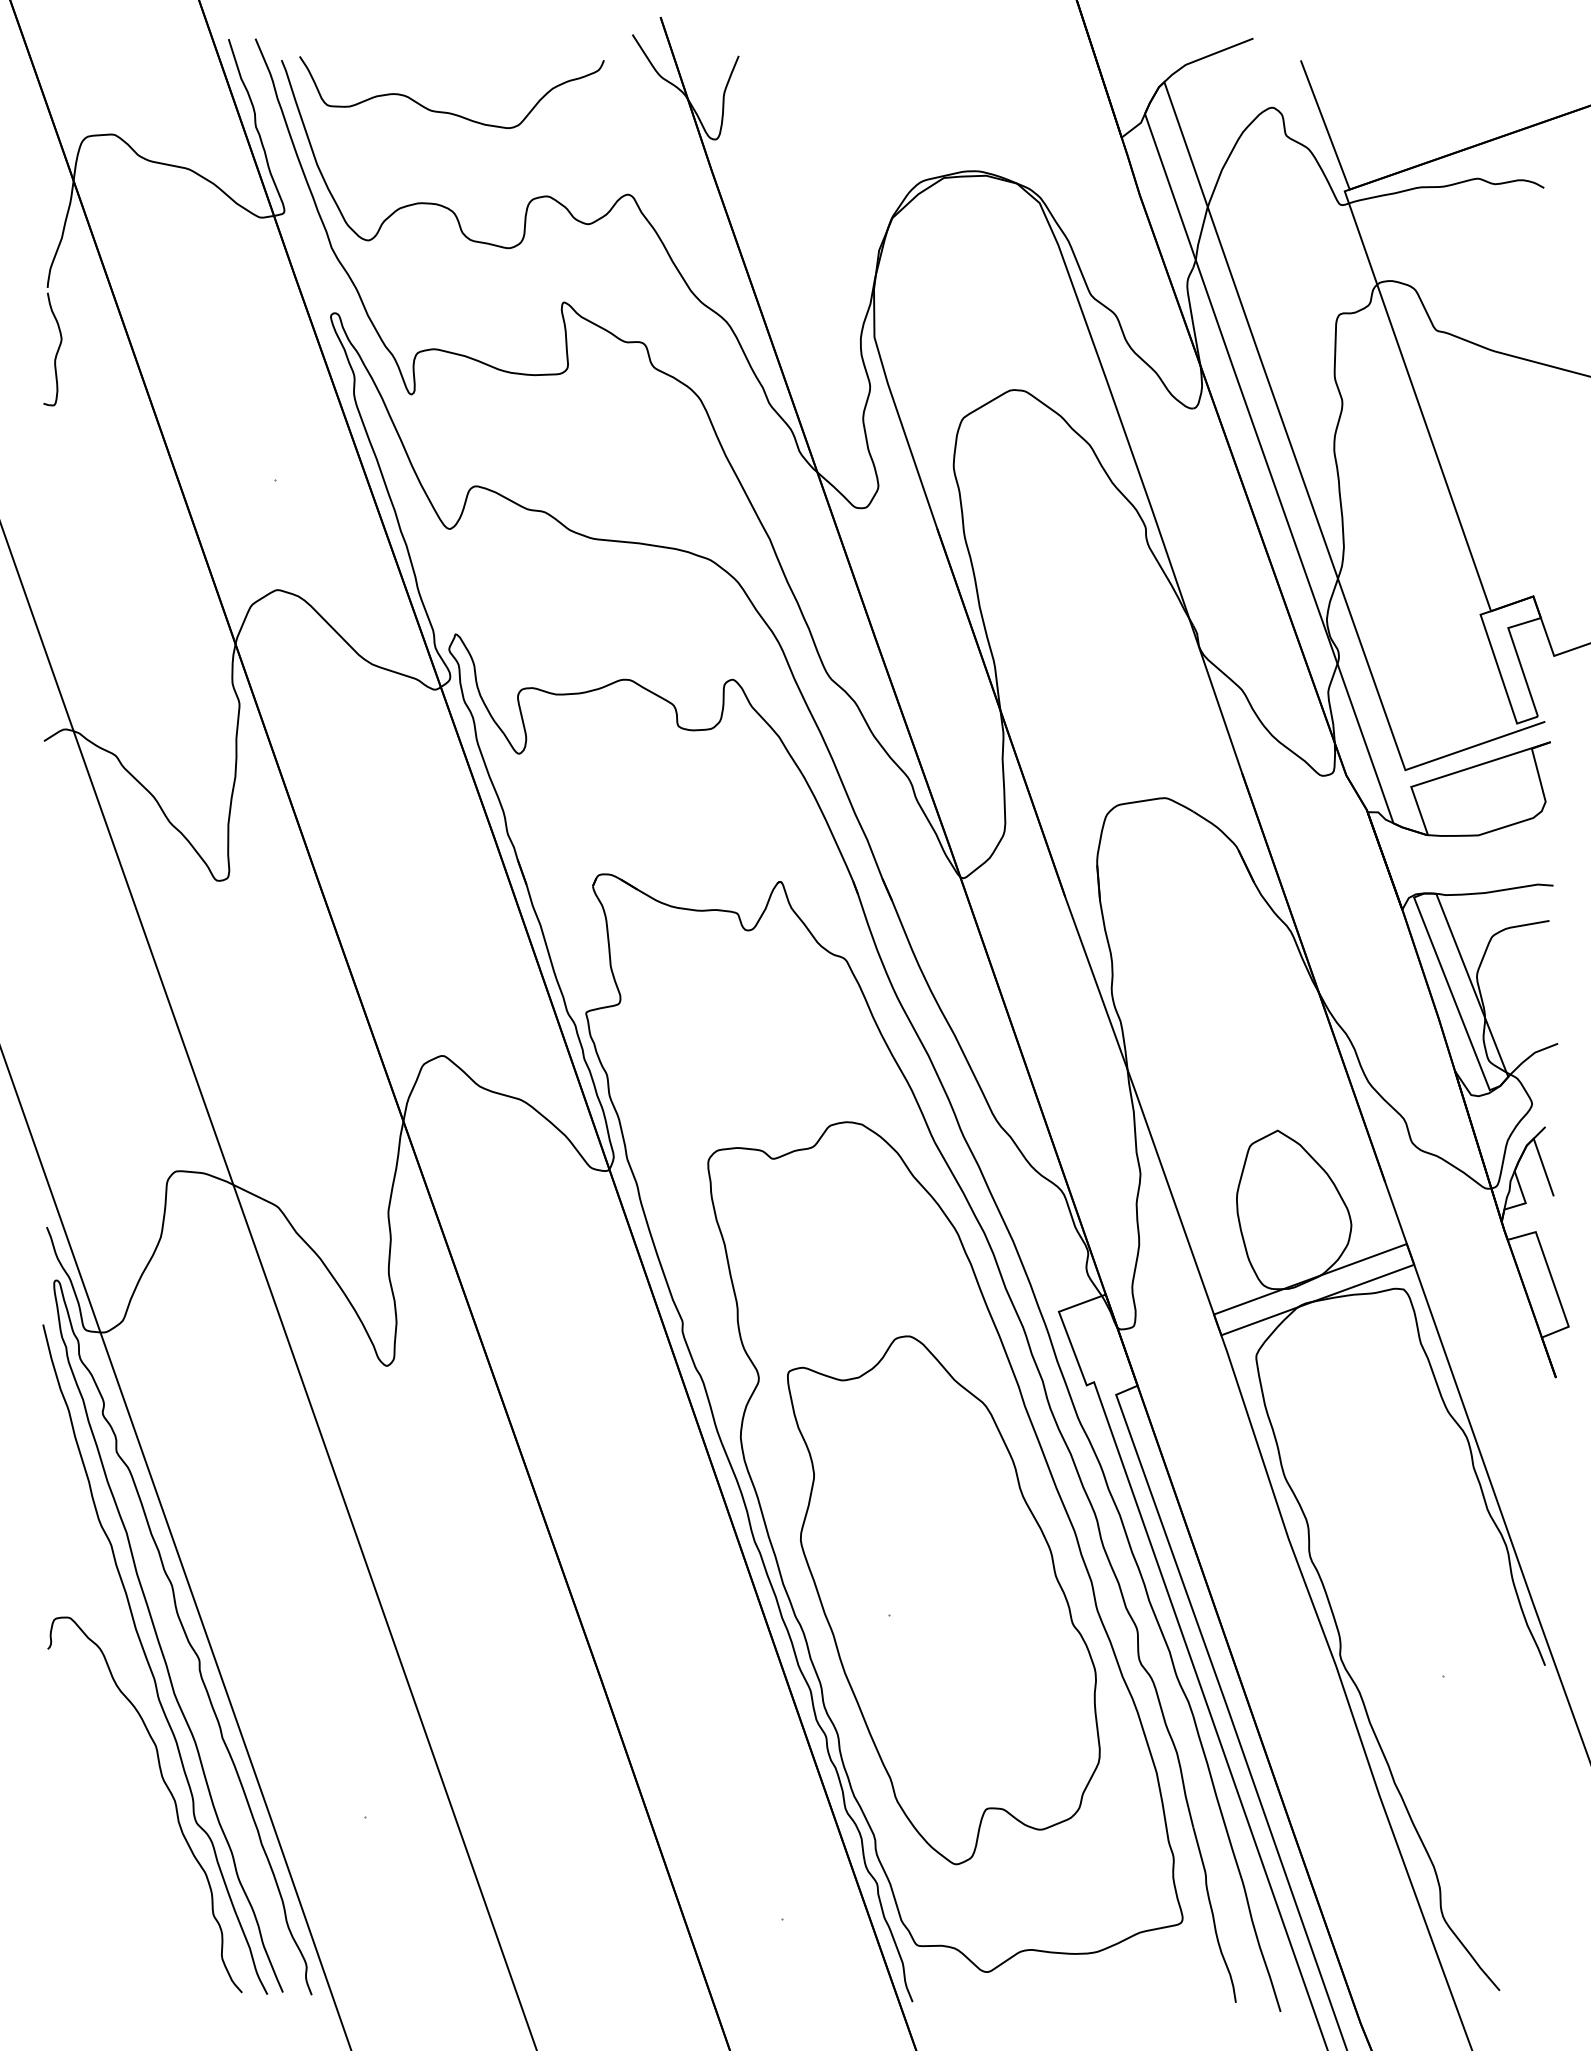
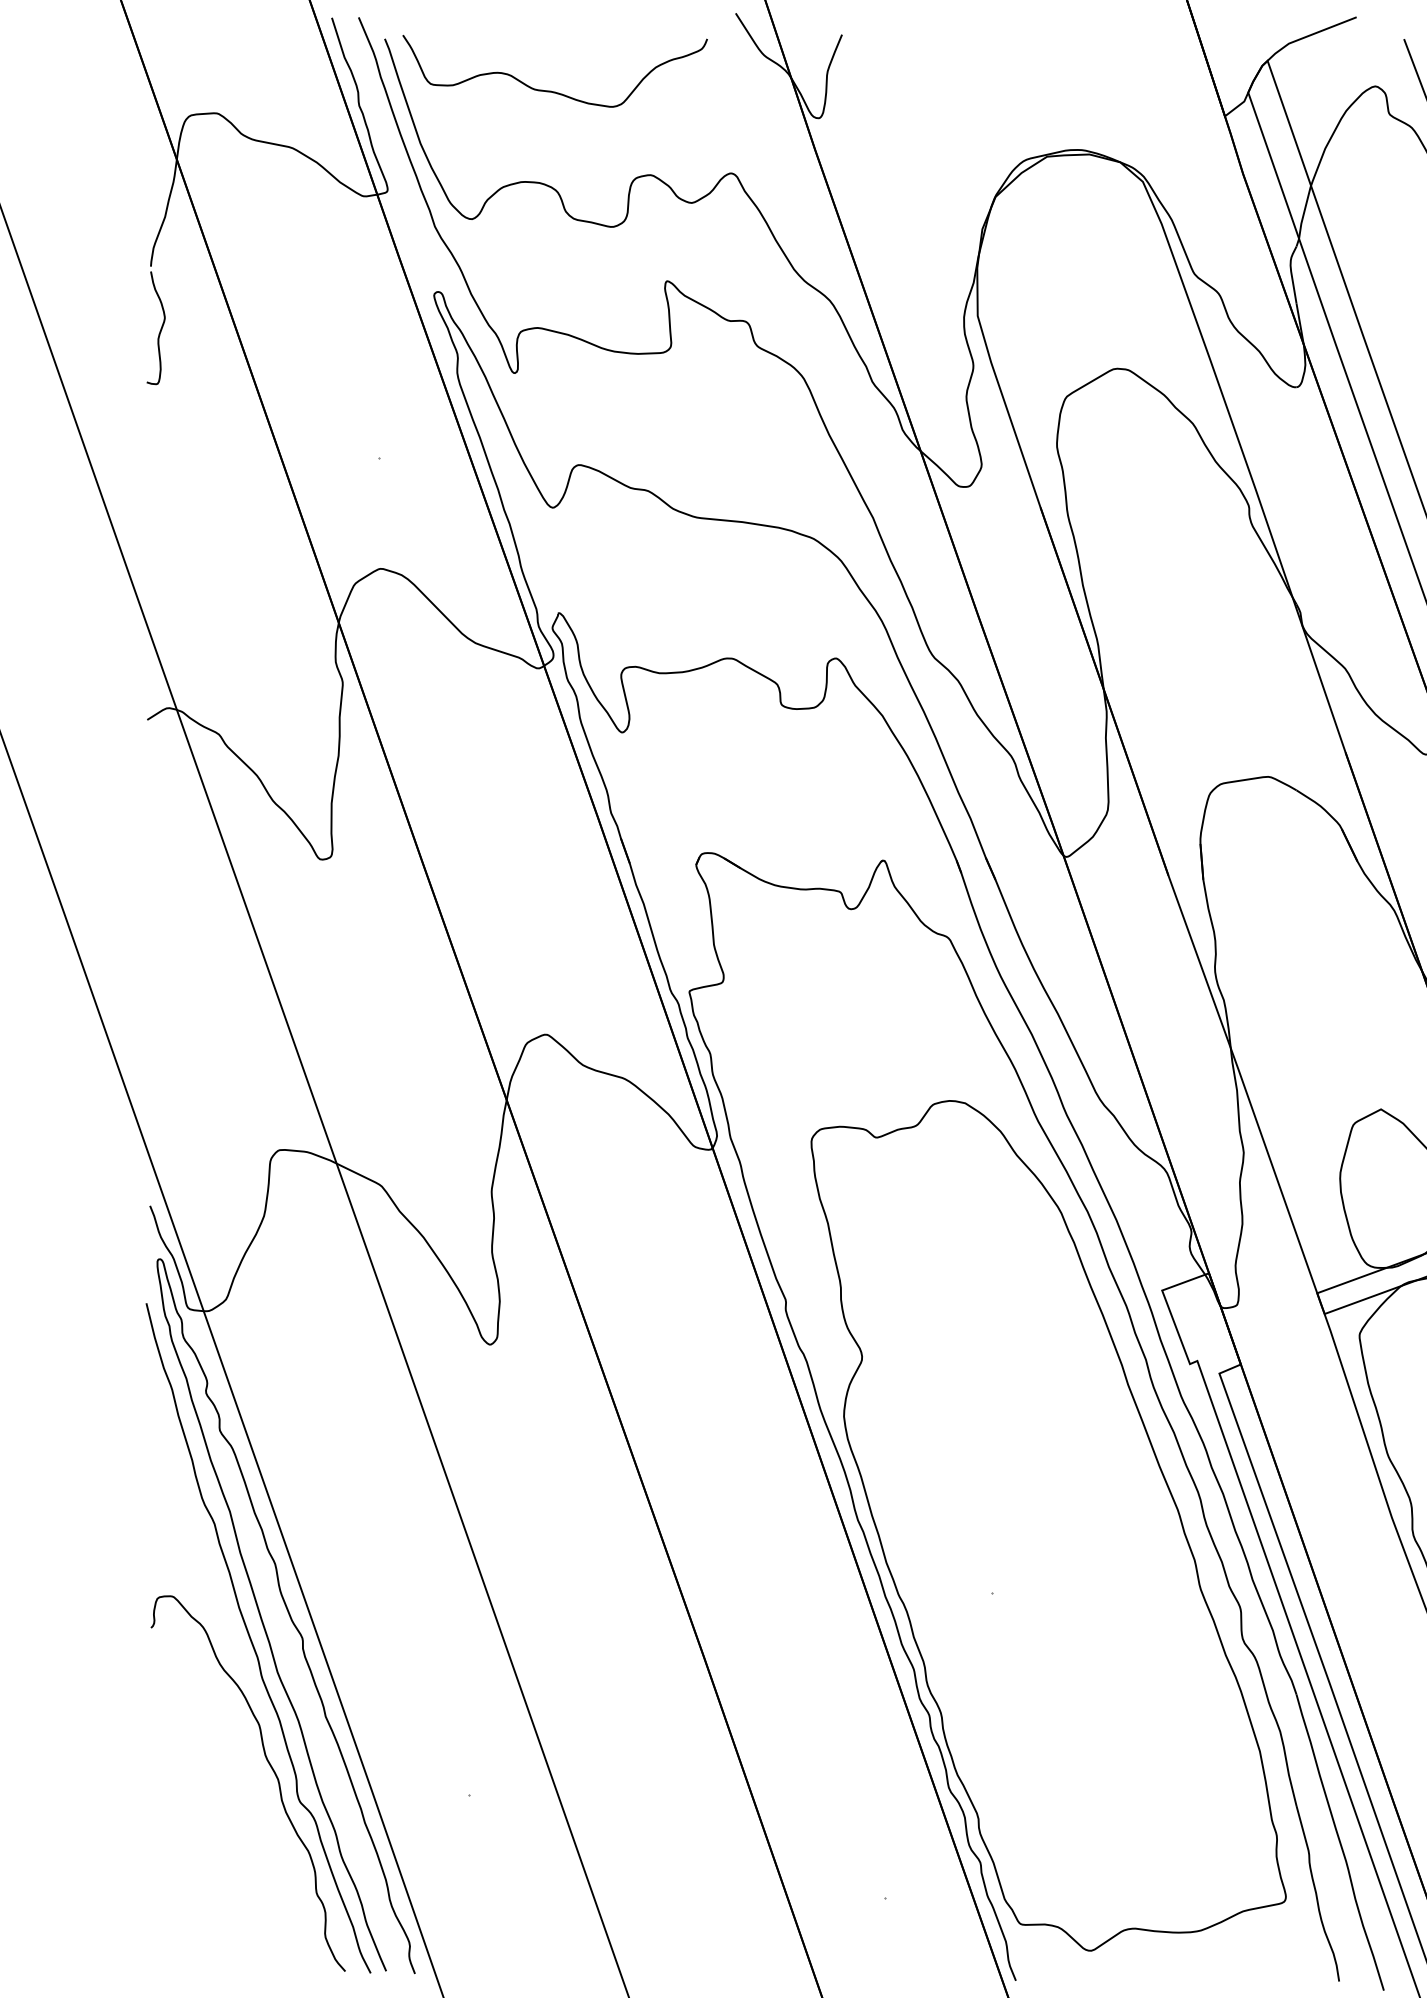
part: (943, 1600) -> (1046, 1579), removed

